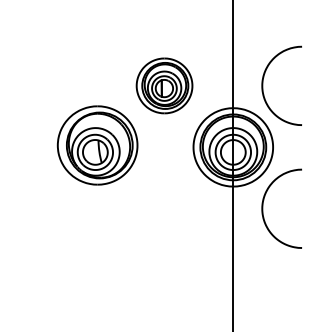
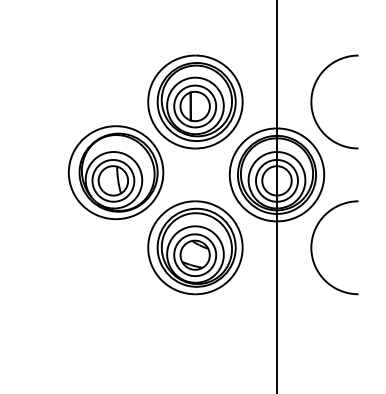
part: (164, 85) -> (195, 101), size x1.43
part: (164, 208) -> (195, 247), added

